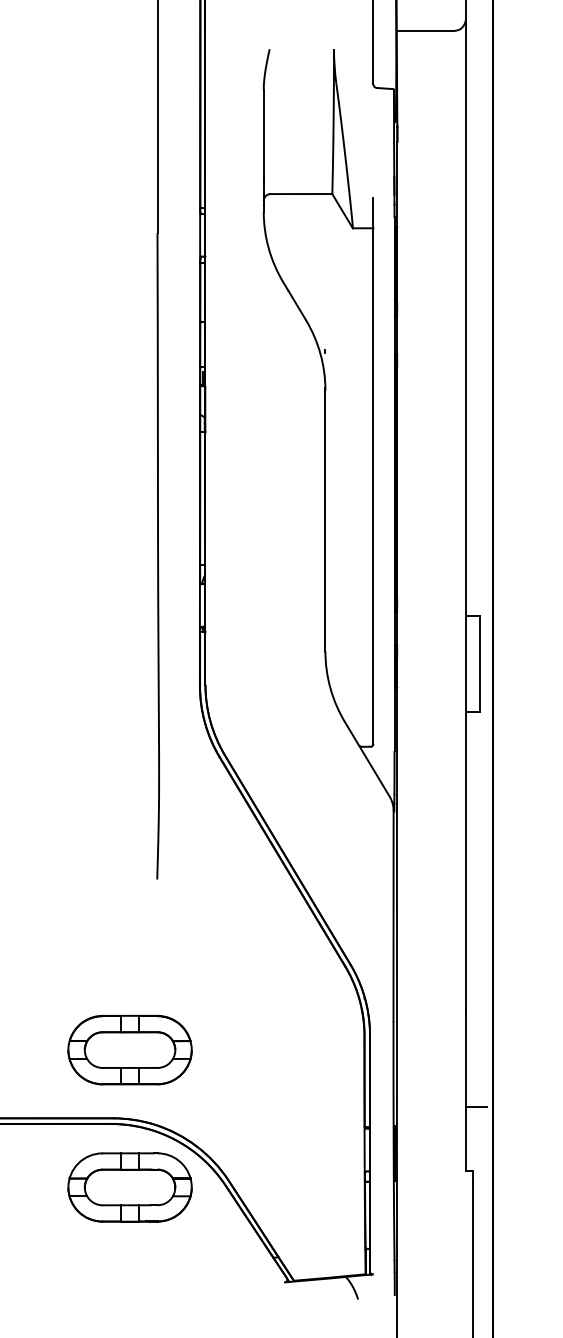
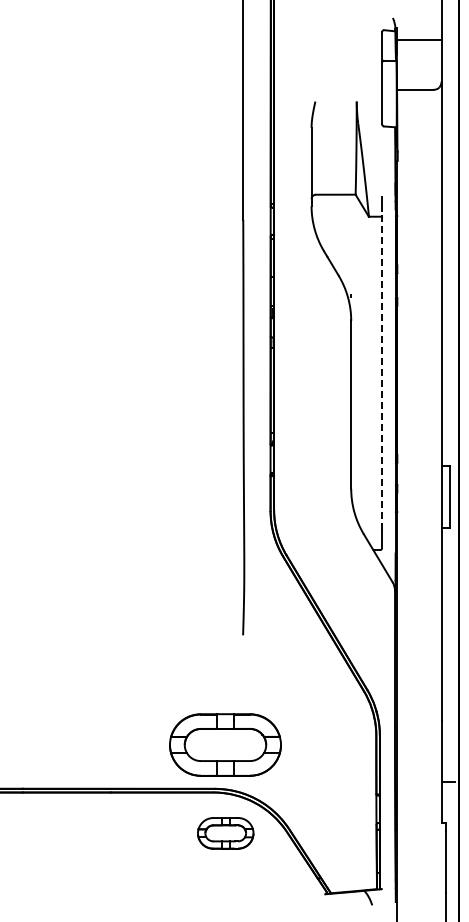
line: (374, 467) -> (382, 370), solid -> dashed
part: (129, 1049) -> (225, 744), size x1.4
part: (129, 1187) -> (225, 833), size x0.7

